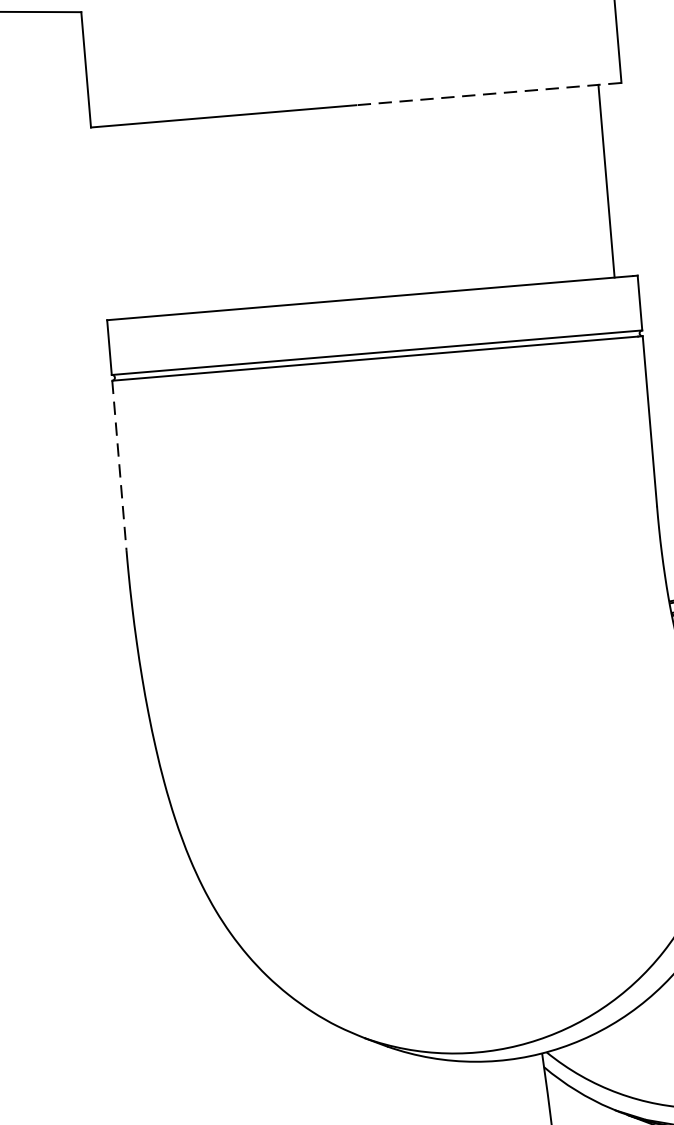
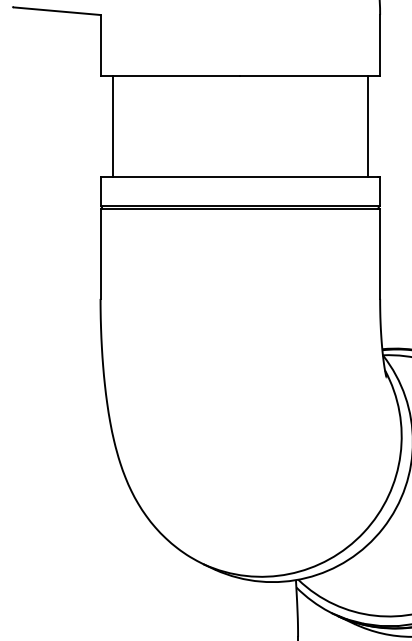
line: (489, 93) -> (310, 75), dashed -> solid
line: (121, 221) -> (112, 126), added
line: (119, 466) -> (100, 254), dashed -> solid

